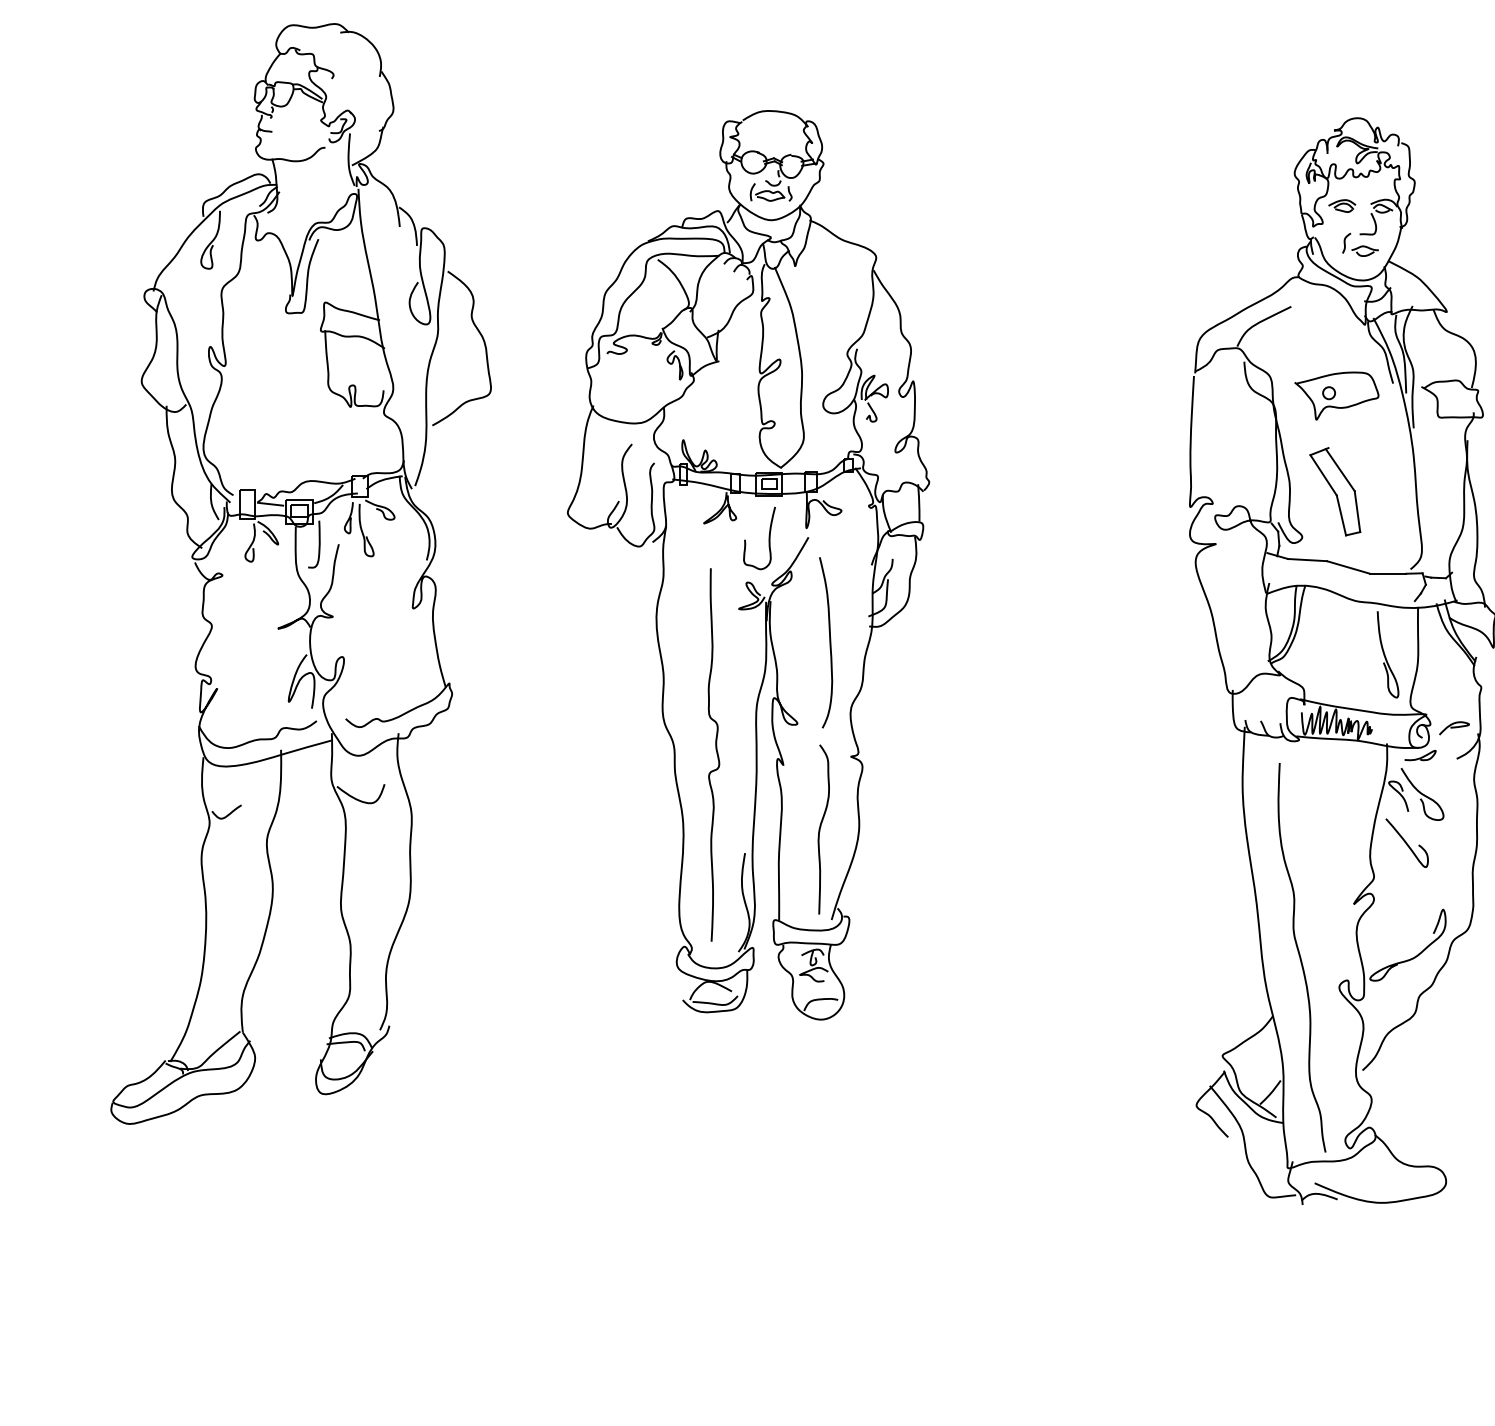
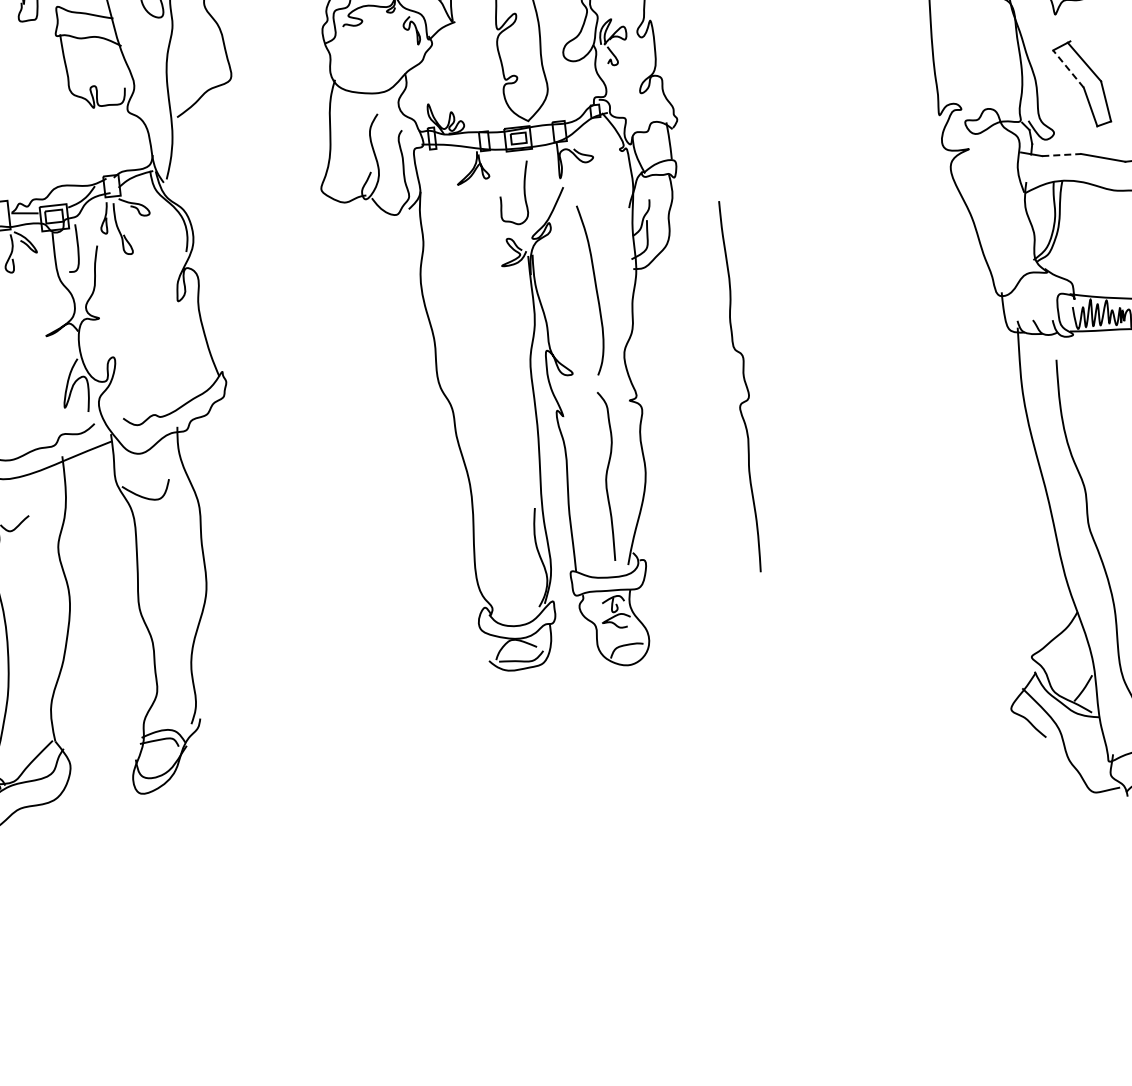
line: (1323, 474) -> (1068, 68), solid -> dashed
line: (1307, 560) -> (1061, 155), solid -> dashed
curve: (716, 754) -> (745, 385), moved

